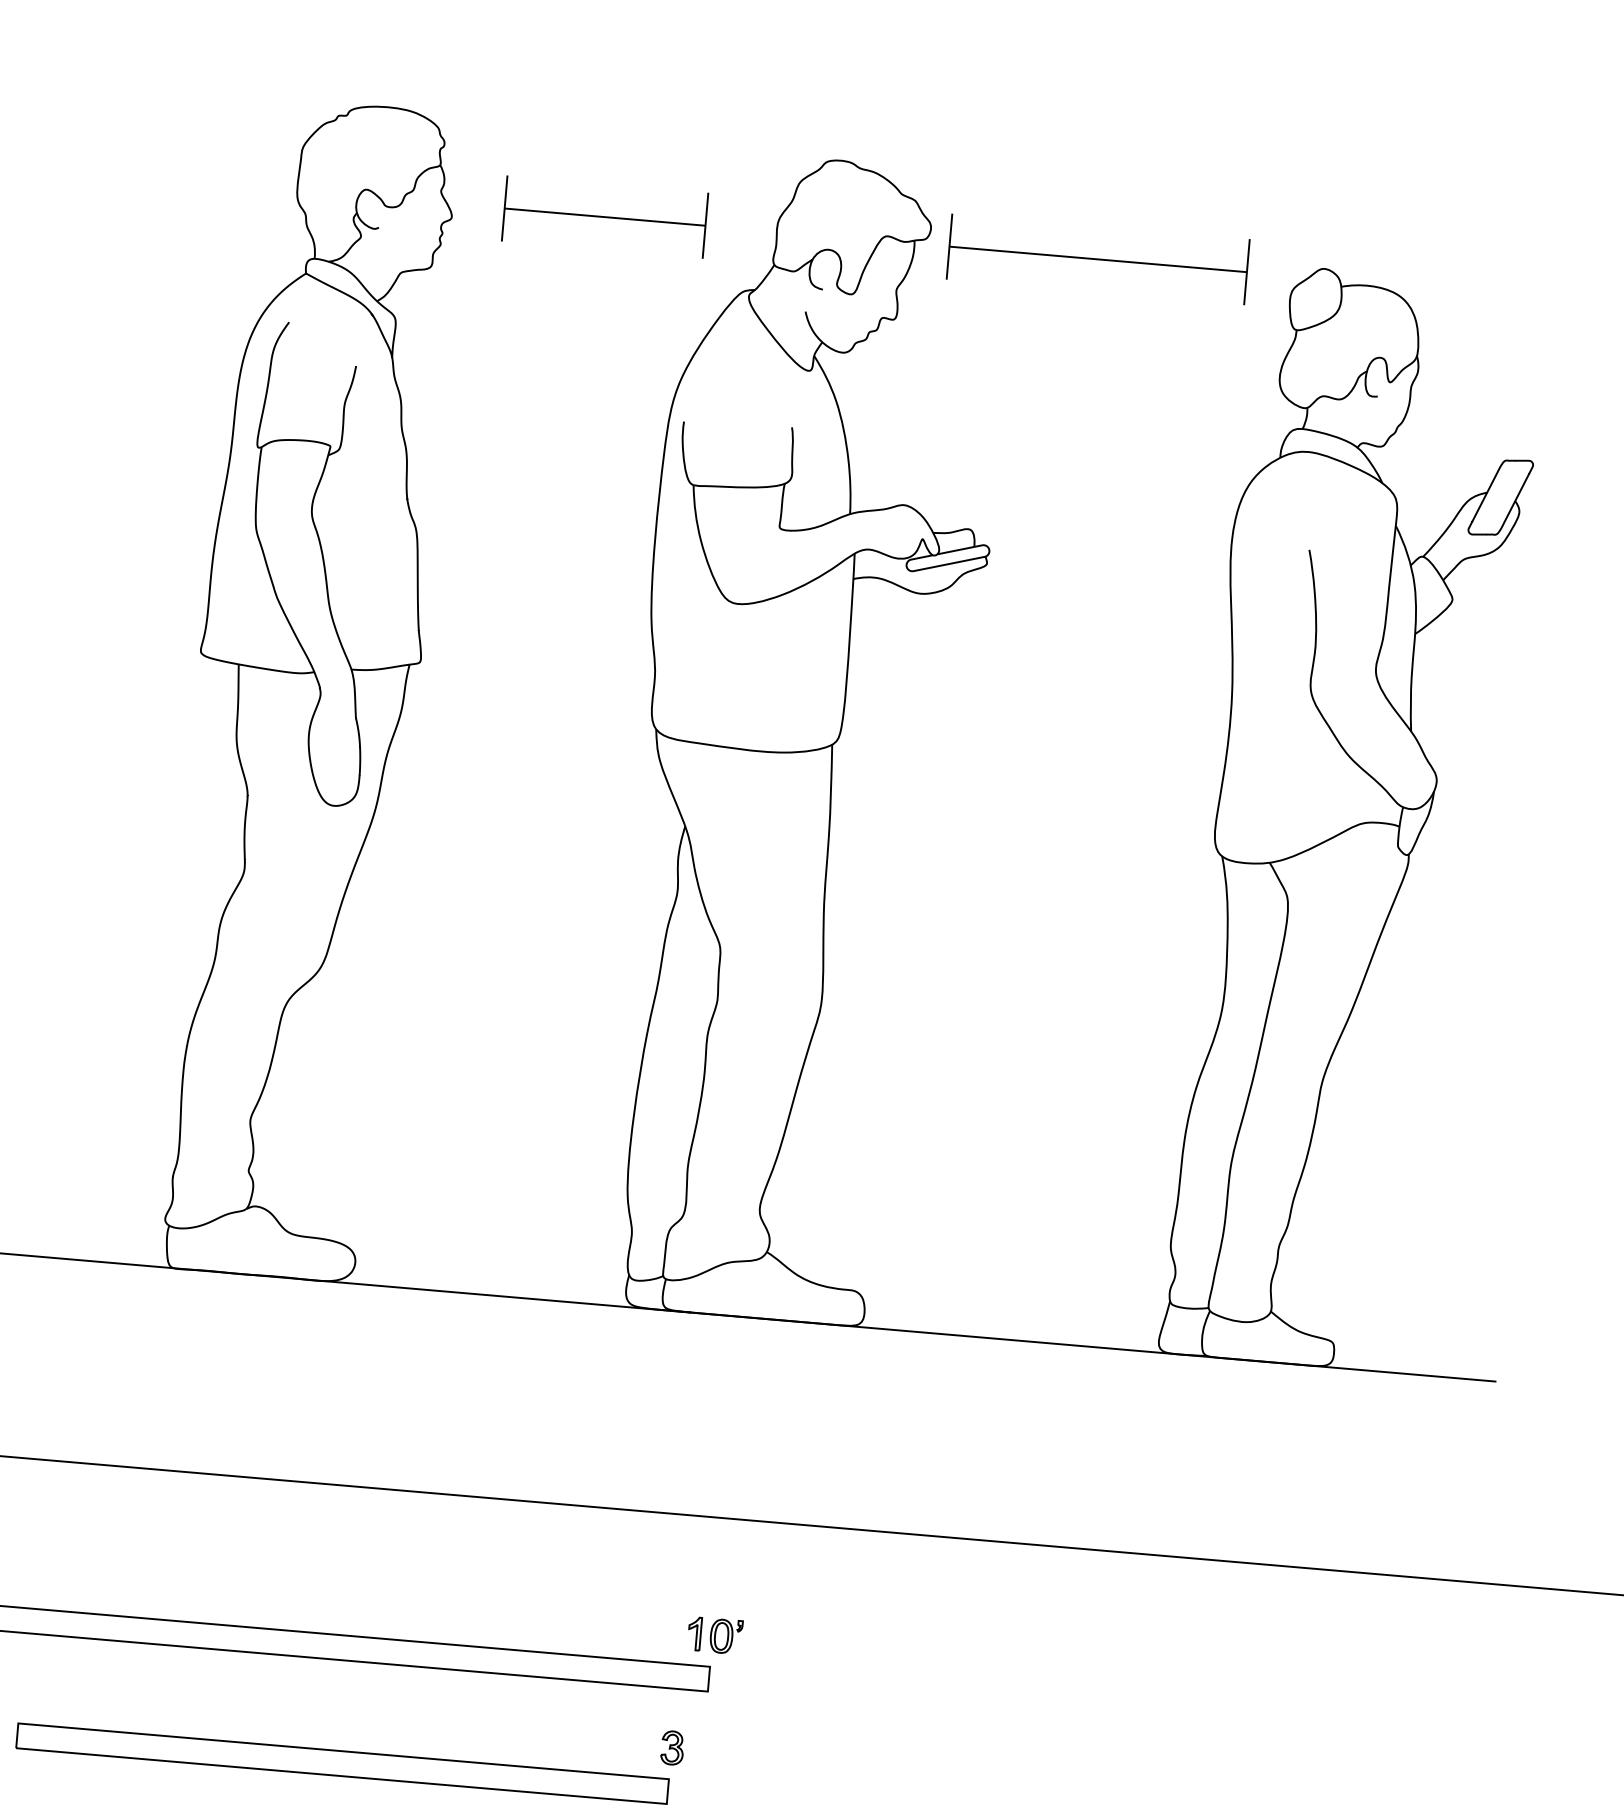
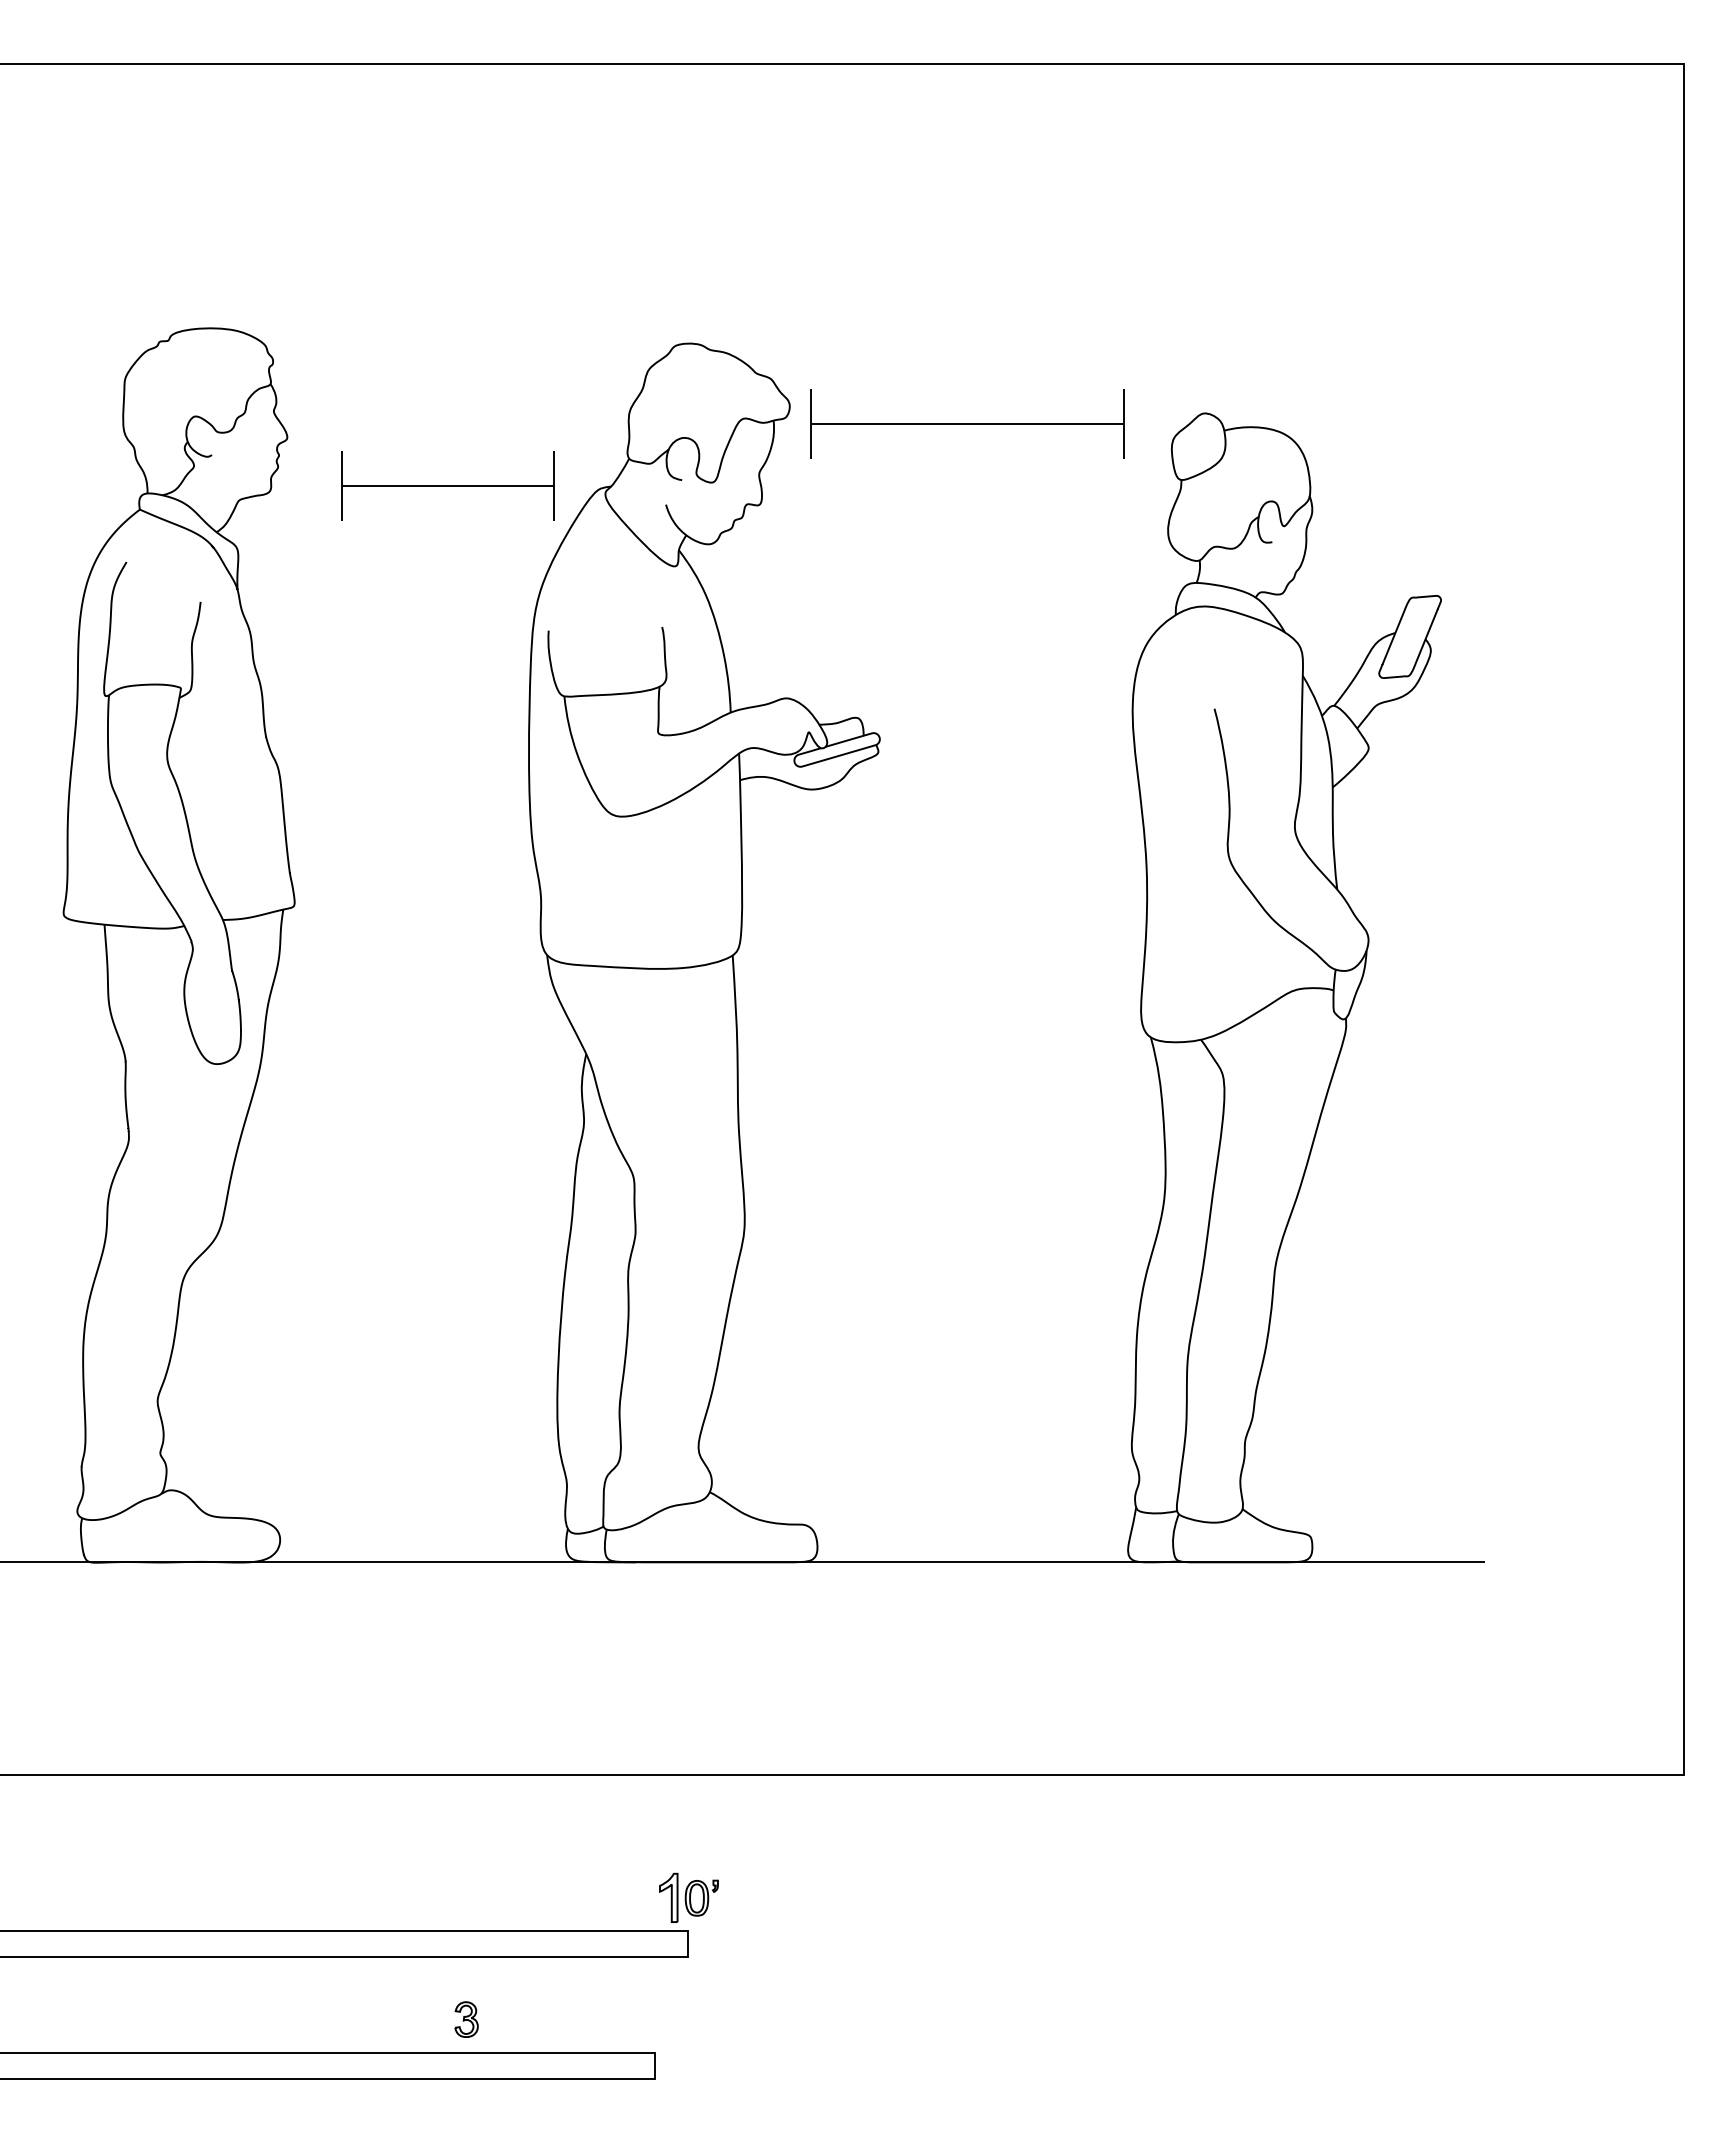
part: (604, 216) -> (447, 485), moved
part: (694, 1634) -> (668, 1898), size x1.4
part: (672, 1747) -> (466, 2019), moved

